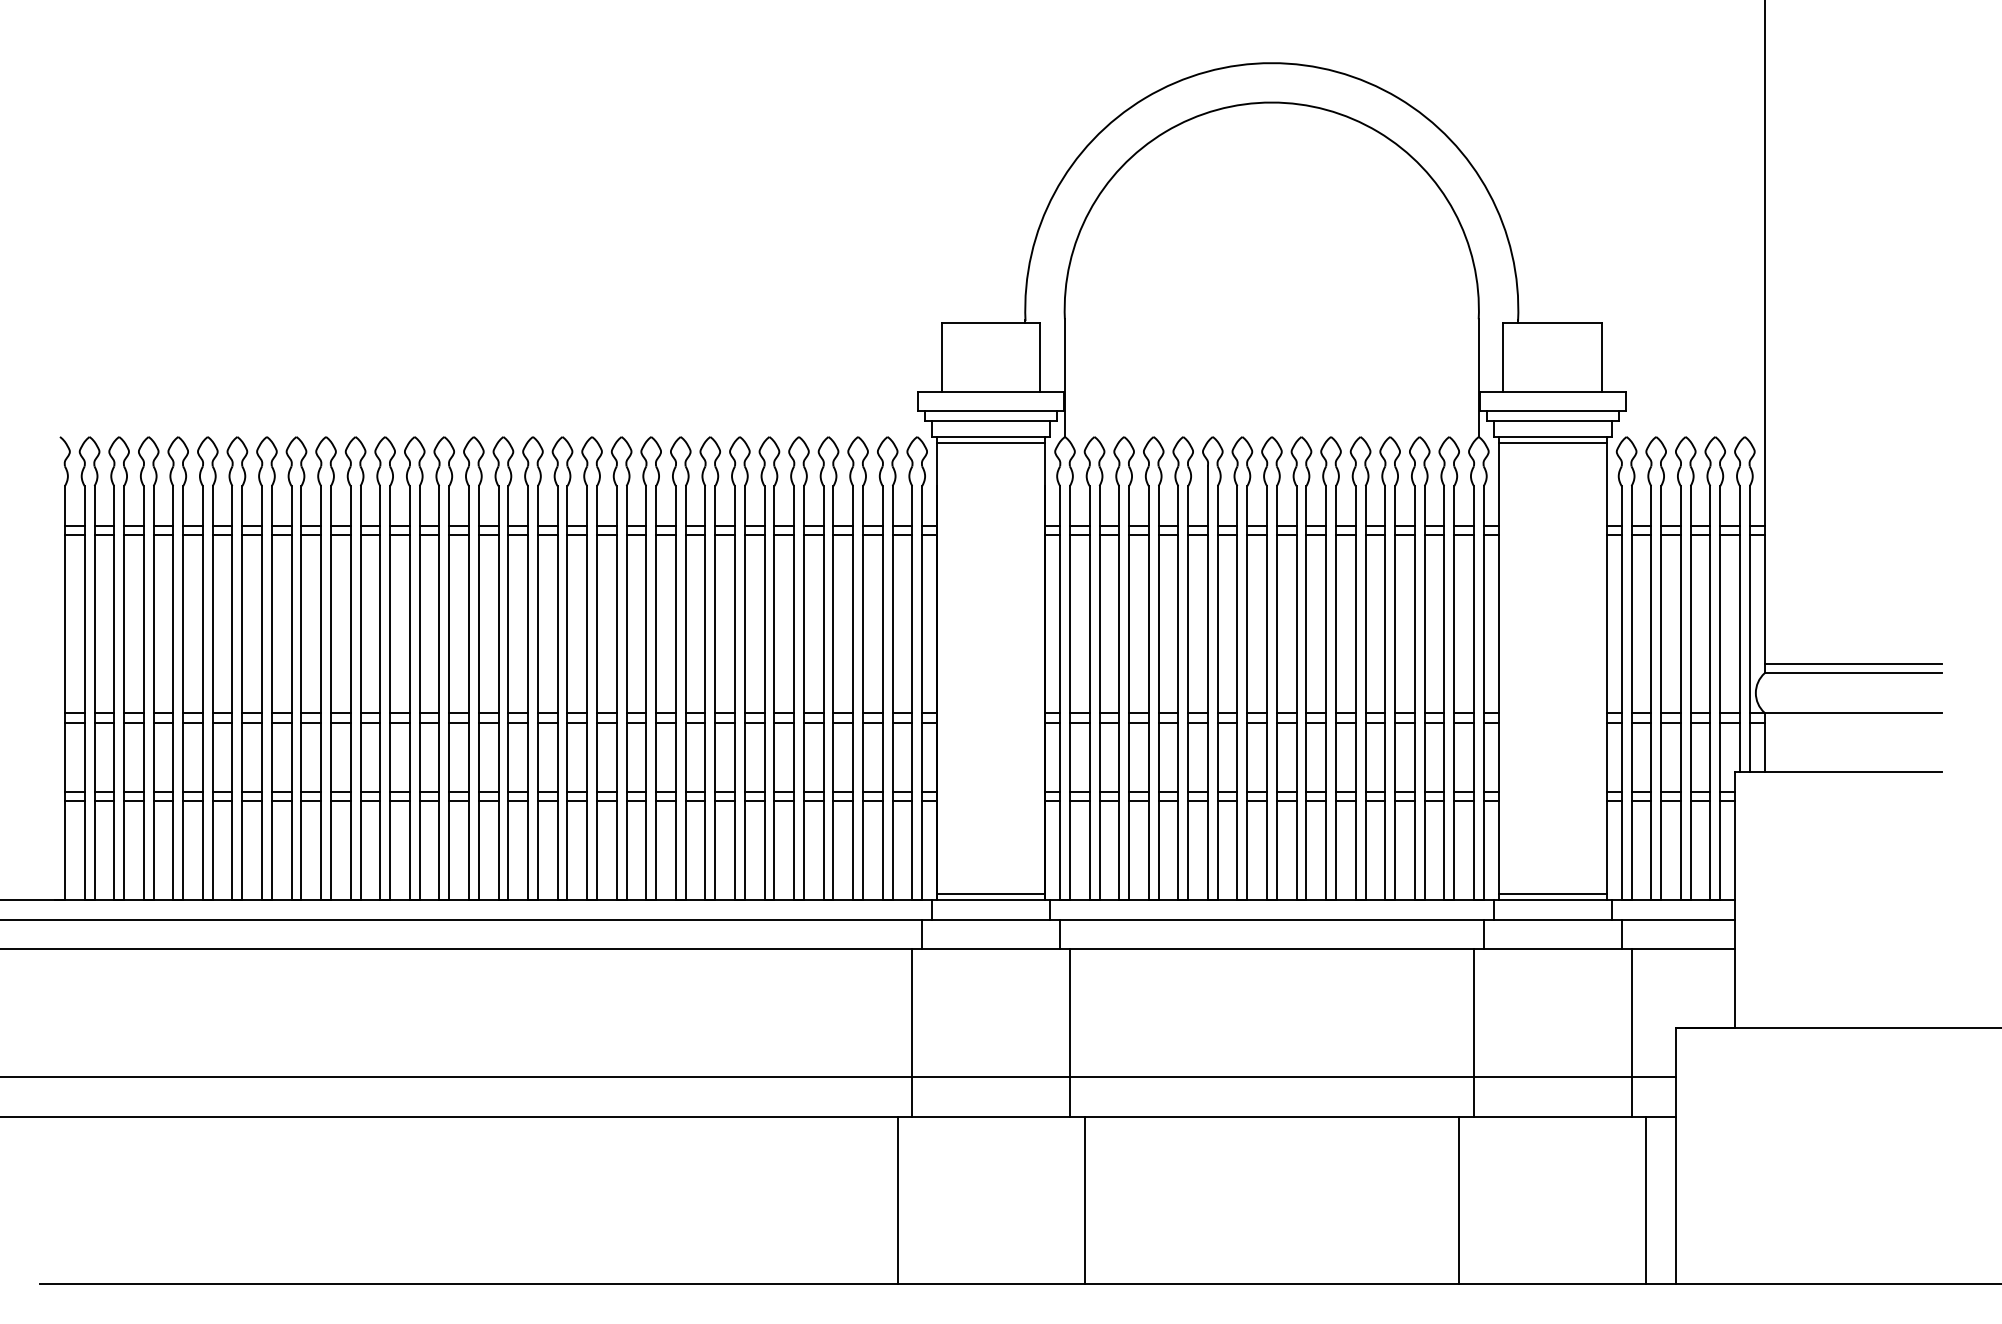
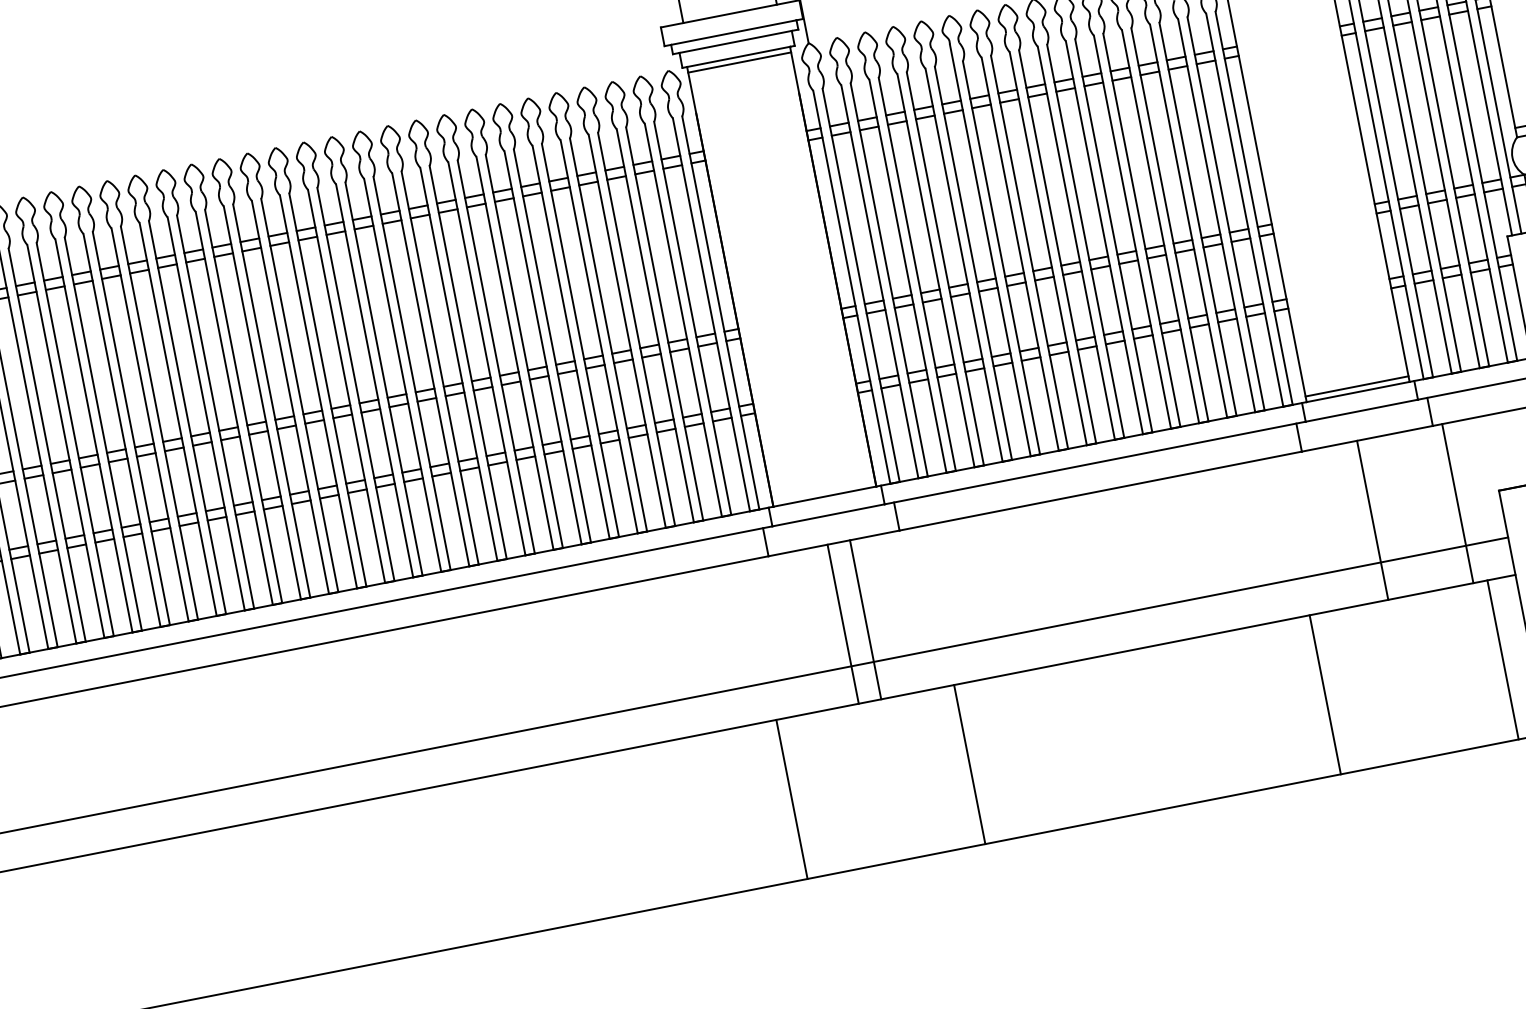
line: (990, 894) -> (823, 491), removed
line: (912, 1032) -> (843, 623), moved
line: (1069, 1032) -> (865, 619), moved
line: (1473, 1032) -> (1372, 519), moved

